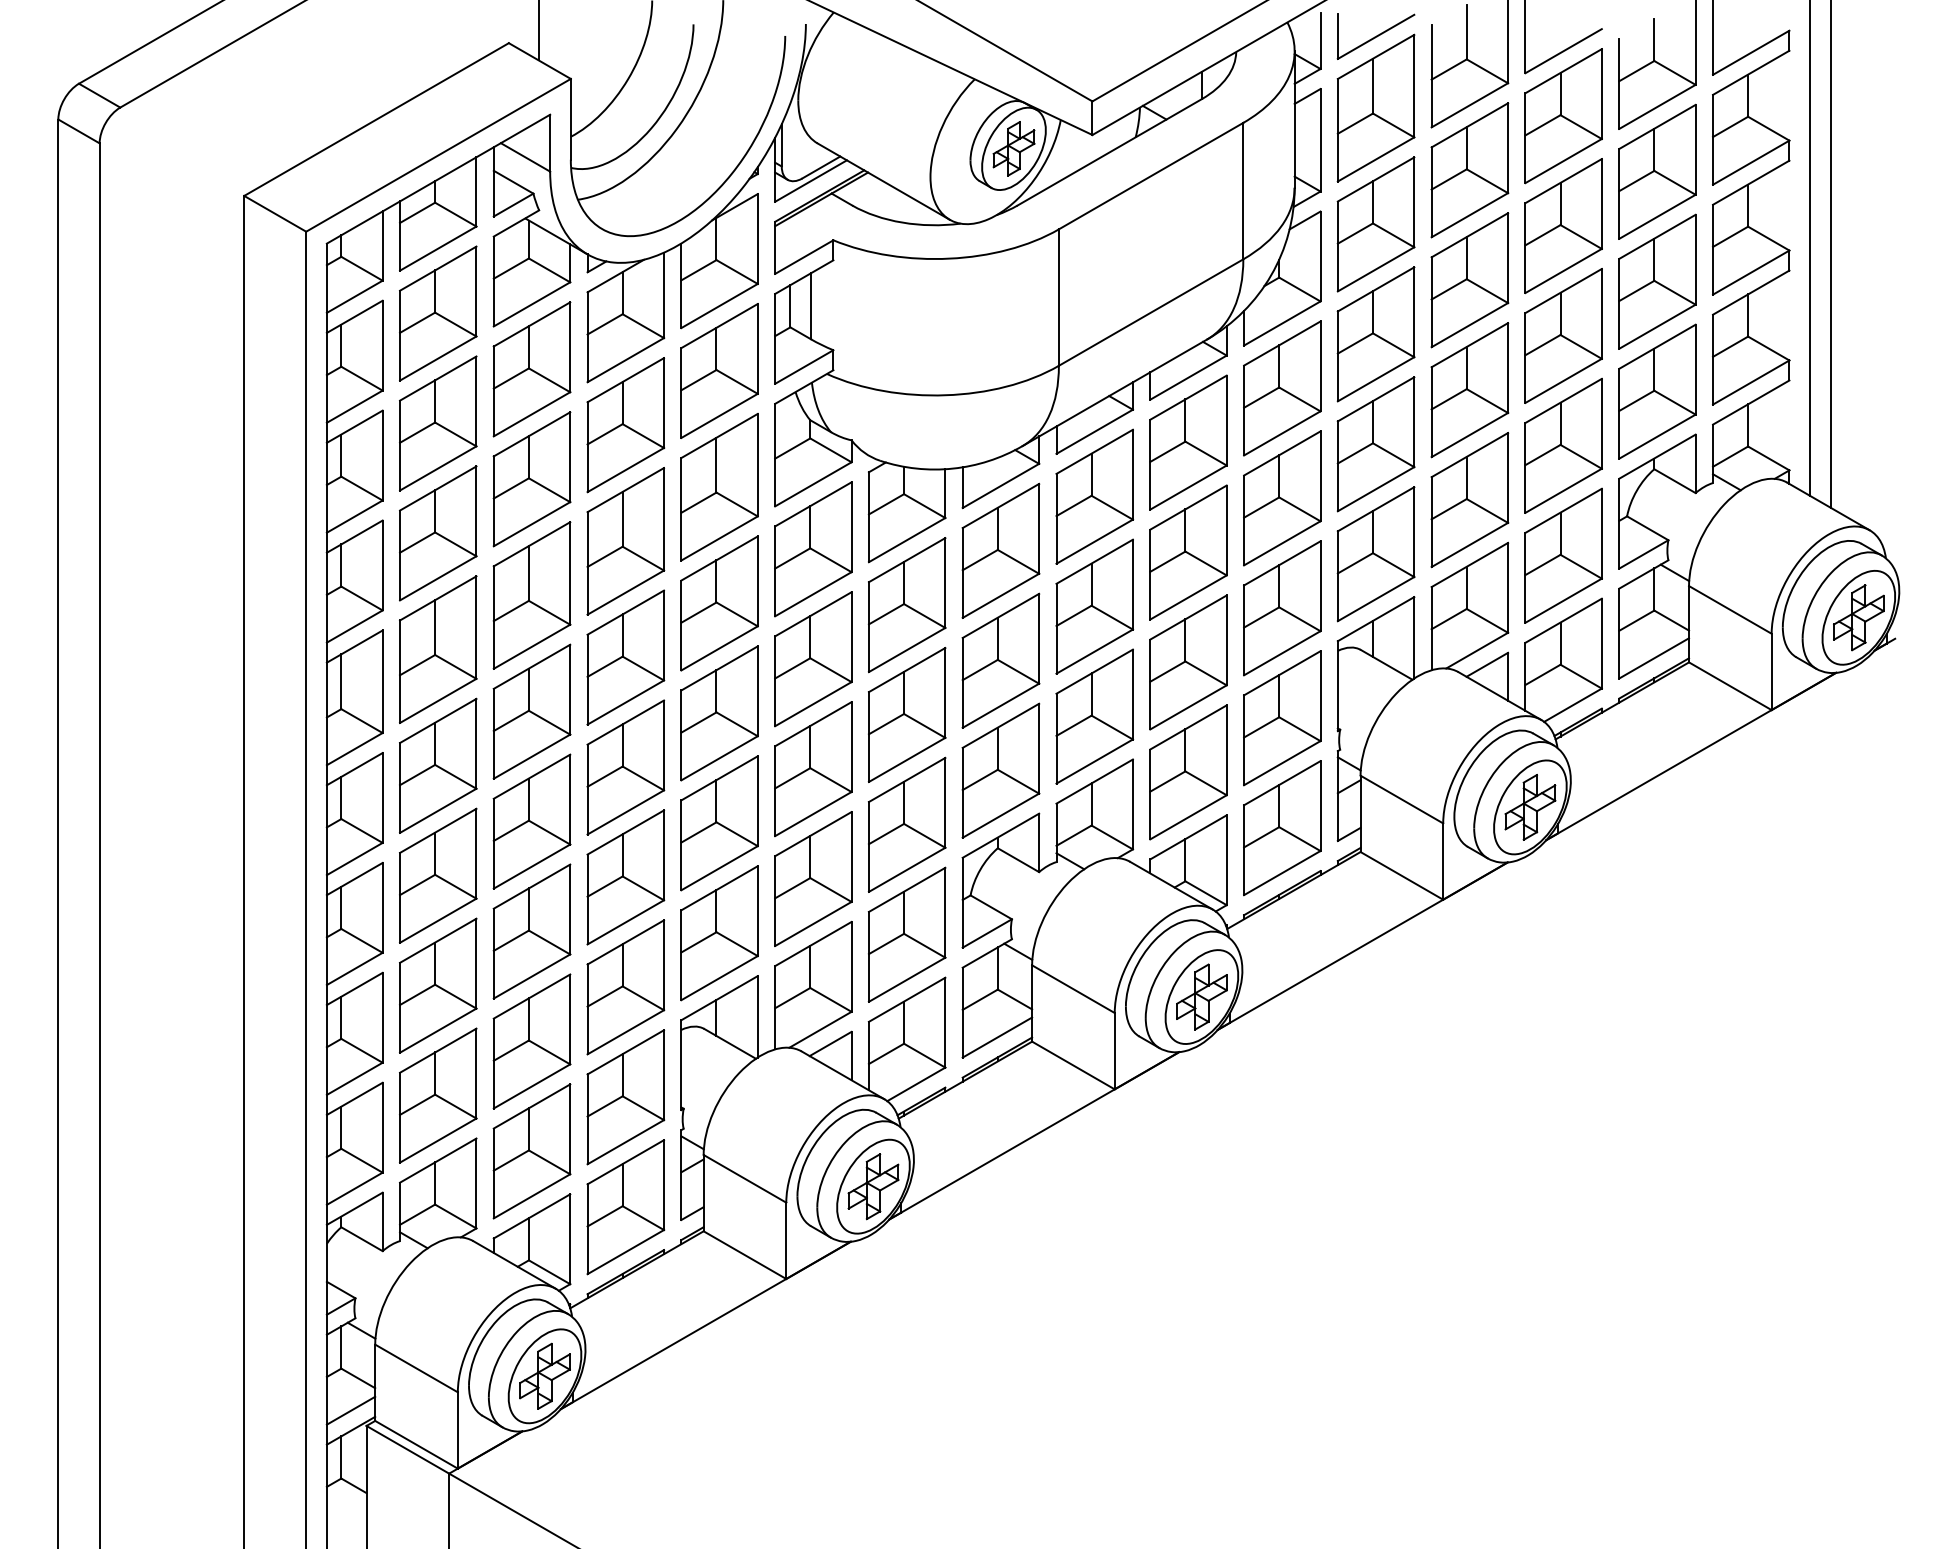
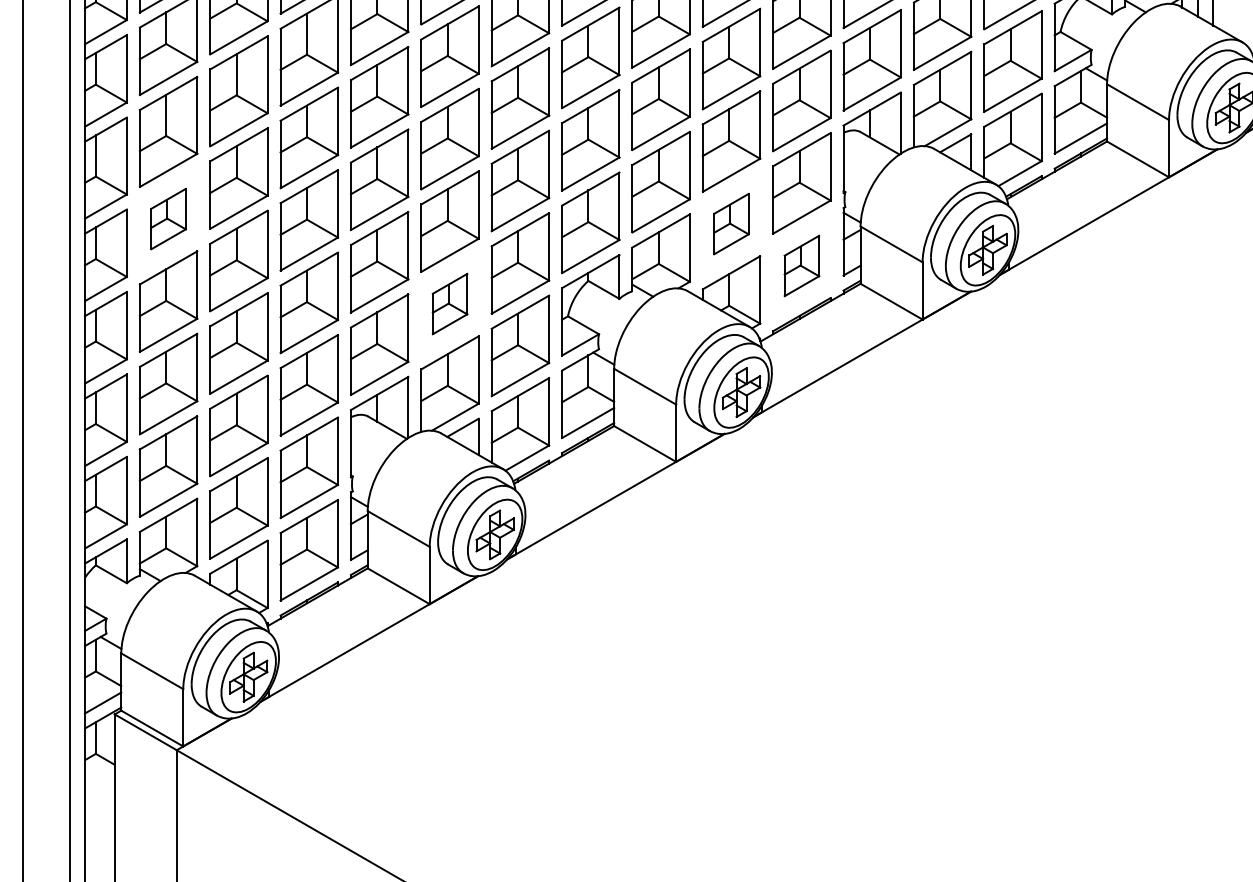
part: (438, 765) -> (168, 218), size x0.6
part: (1188, 772) -> (731, 224), size x0.6
part: (1282, 828) -> (802, 266), size x0.6
part: (813, 878) -> (450, 303), size x0.6

